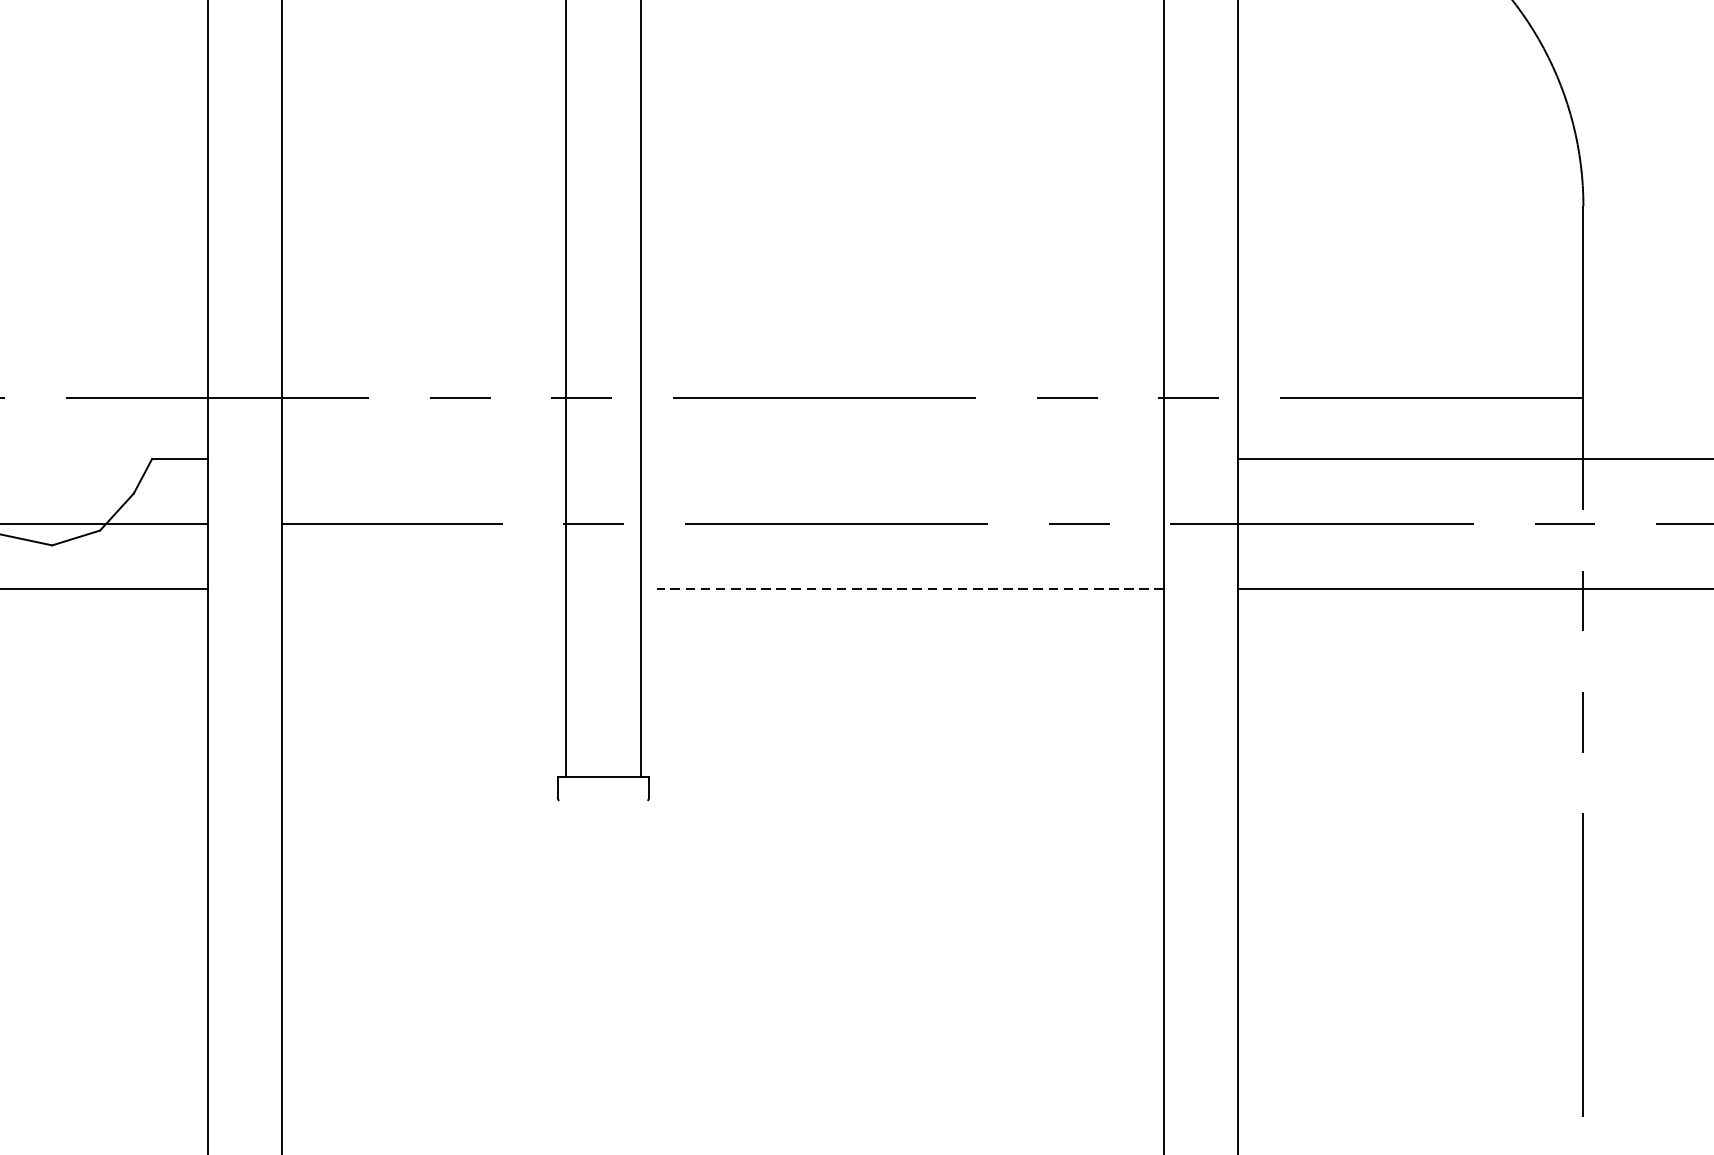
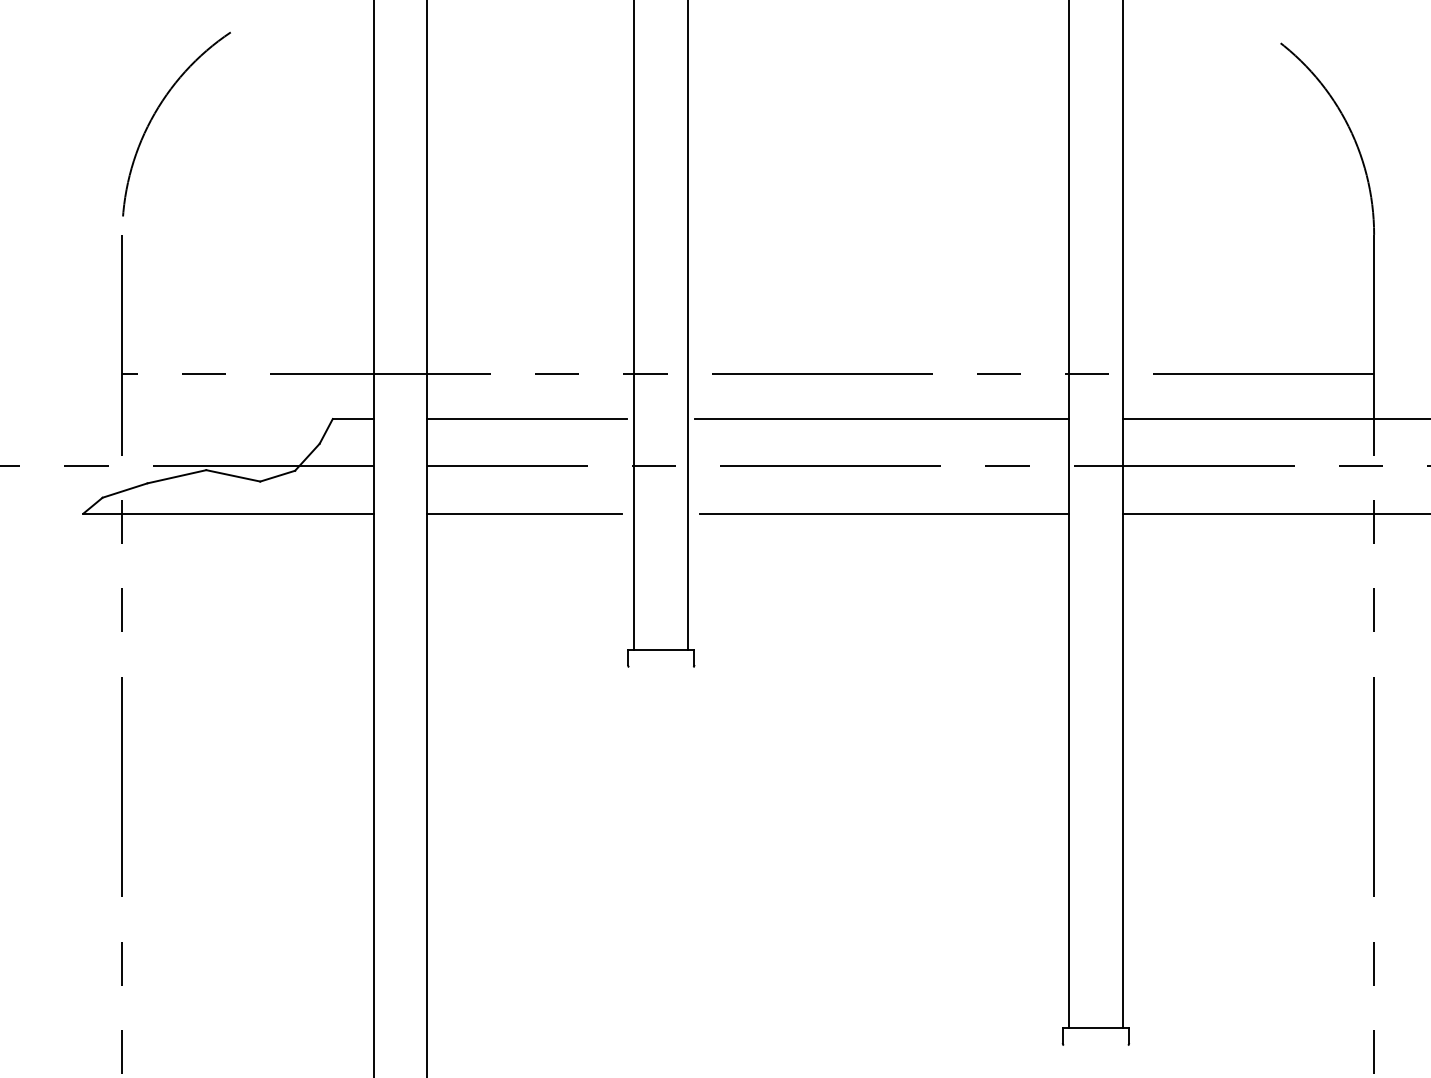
line: (419, 460) -> (527, 419), added
line: (907, 460) -> (882, 419), added
line: (415, 589) -> (524, 513), added
line: (910, 589) -> (884, 513), dashed -> solid

